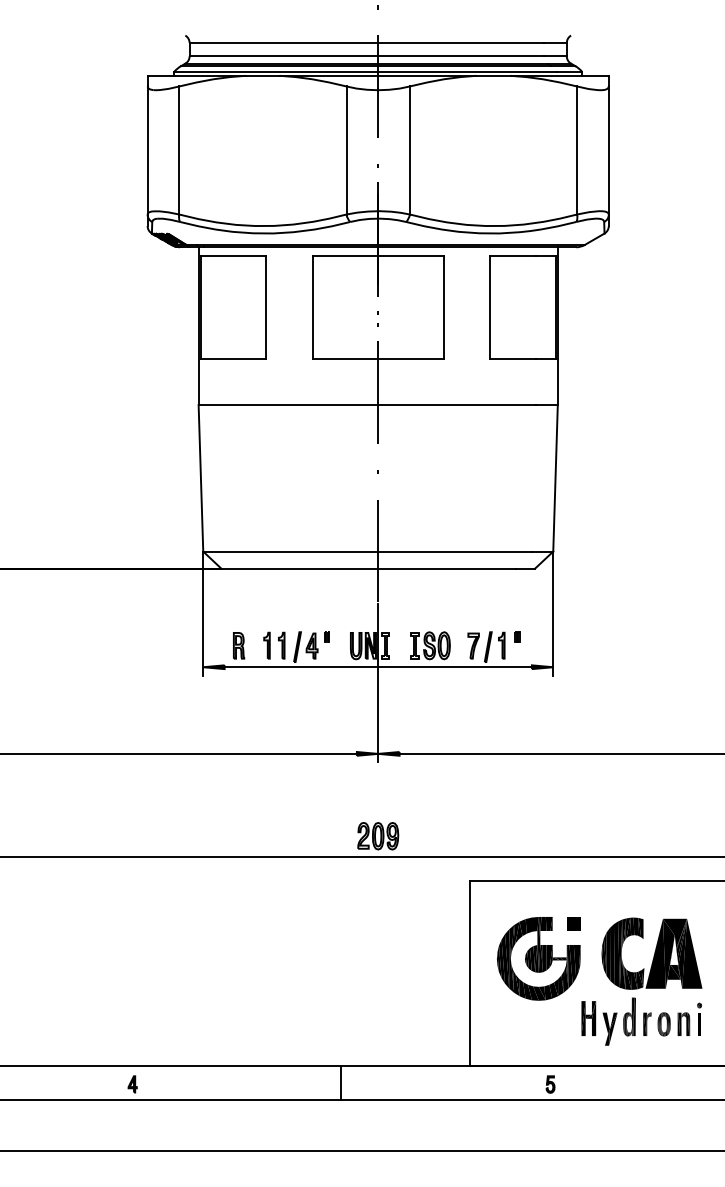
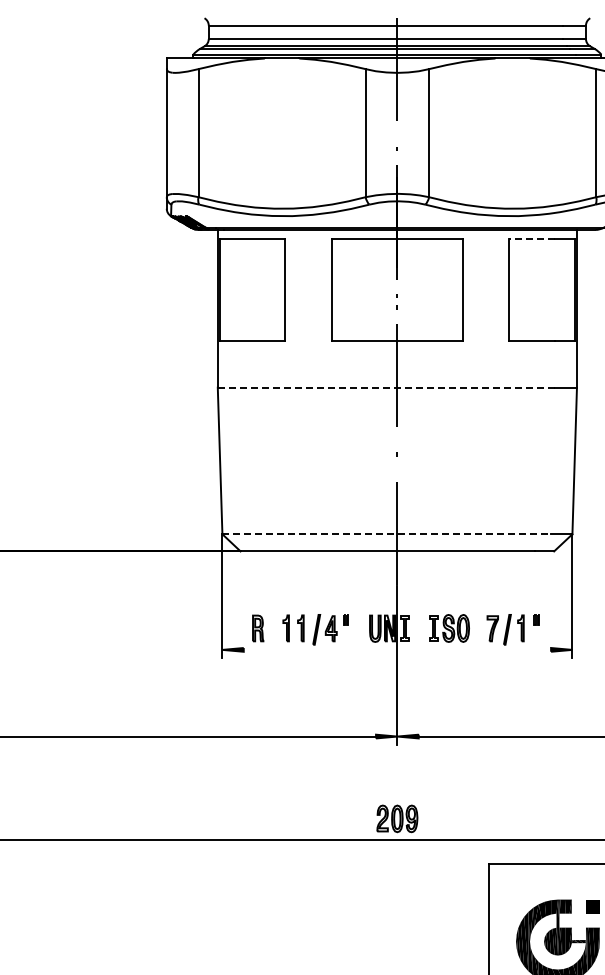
line: (513, 255) -> (532, 238), solid -> dashed
line: (367, 405) -> (386, 388), solid -> dashed
line: (368, 551) -> (387, 534), solid -> dashed
line: (377, 667) -> (396, 650), removed

